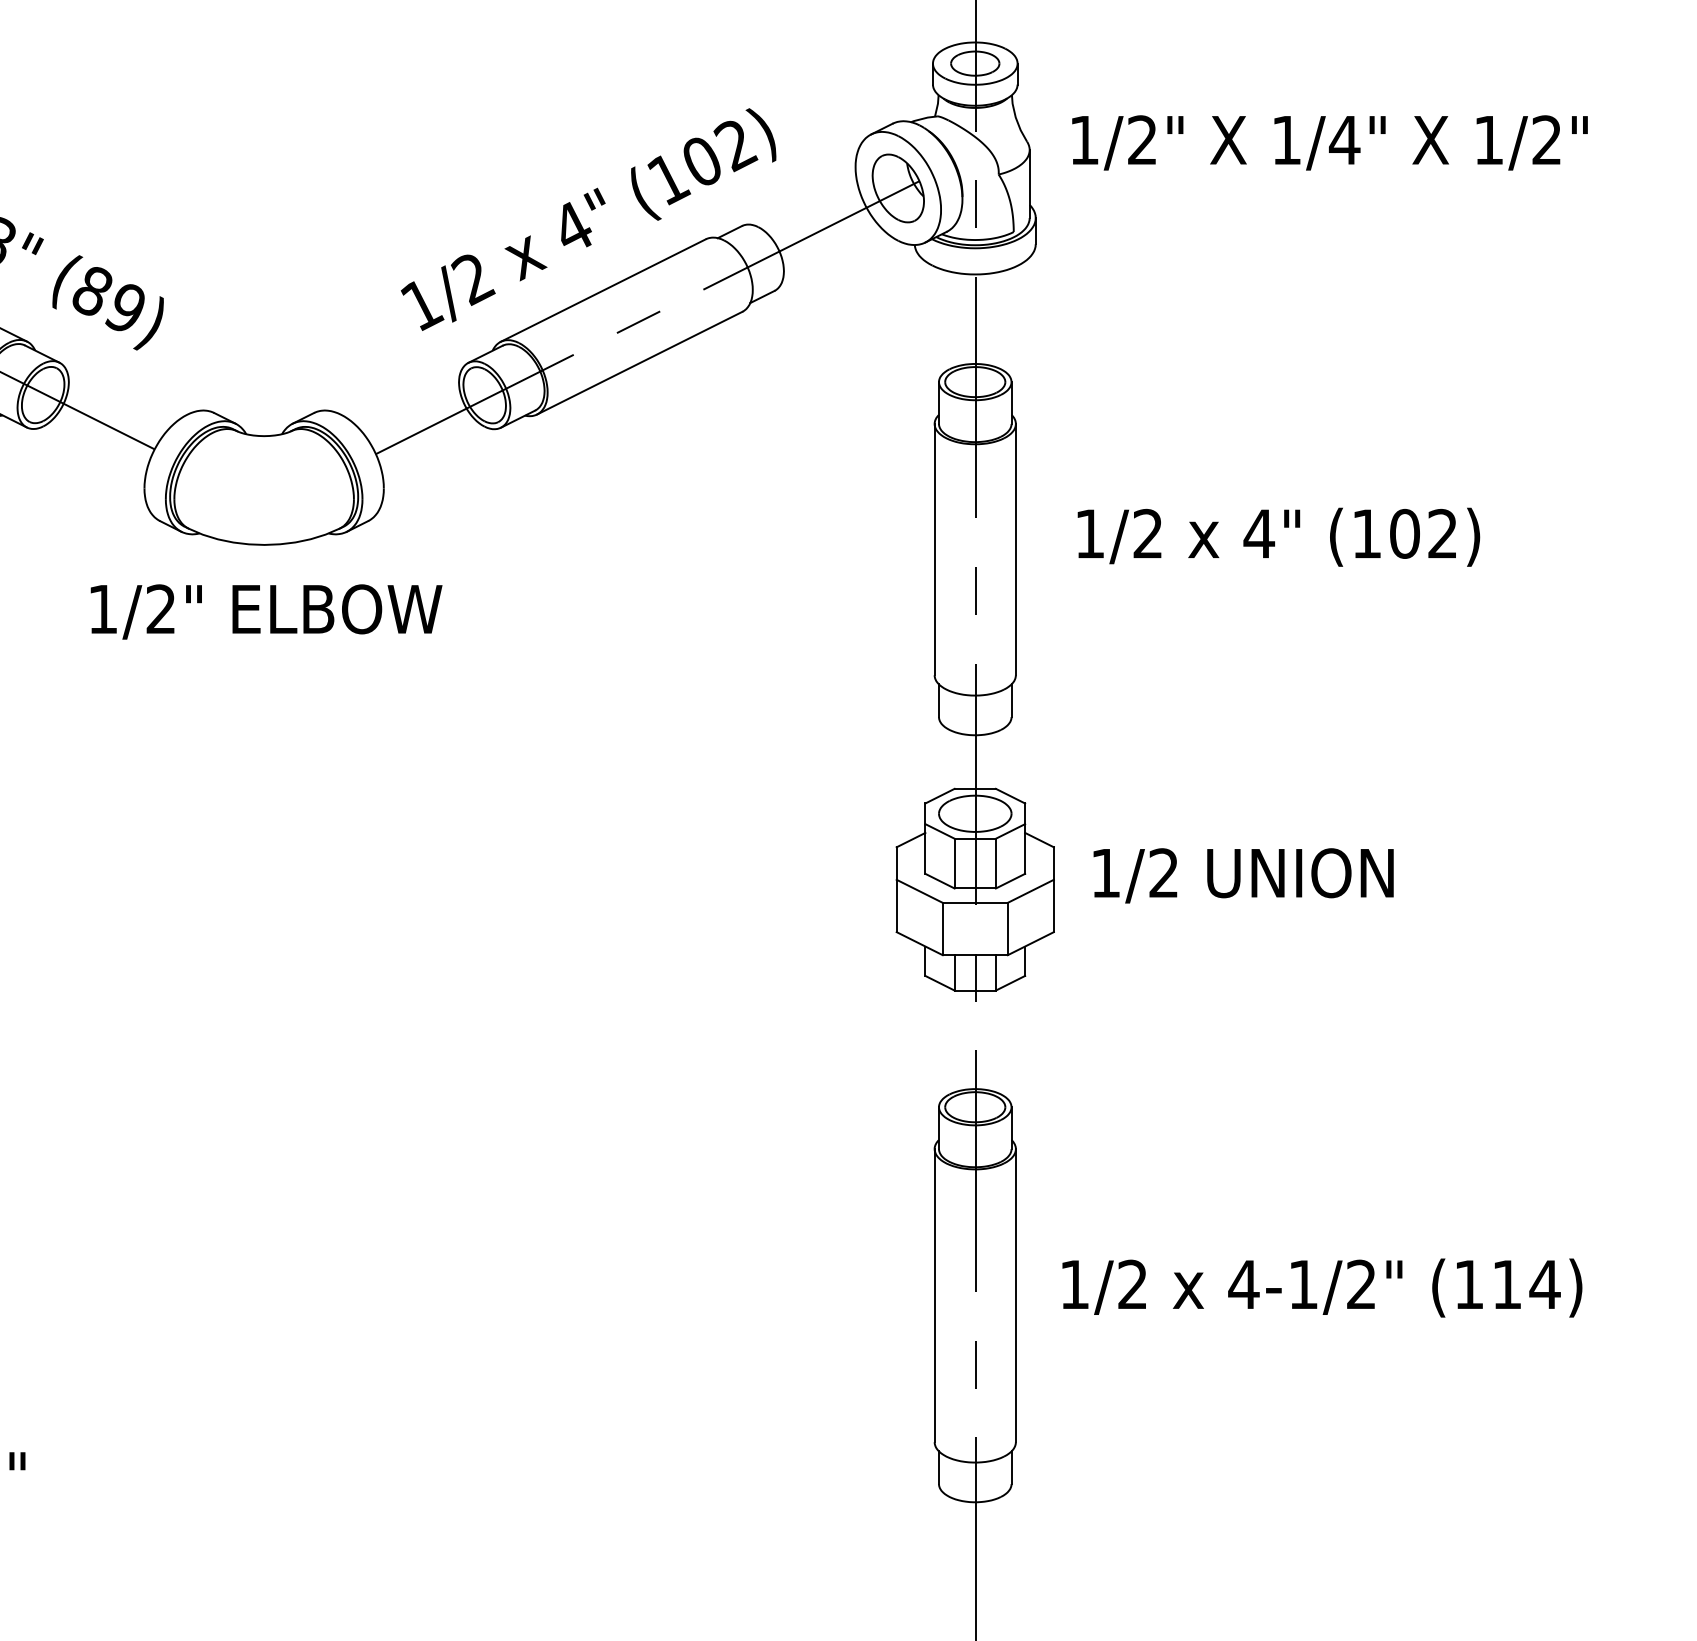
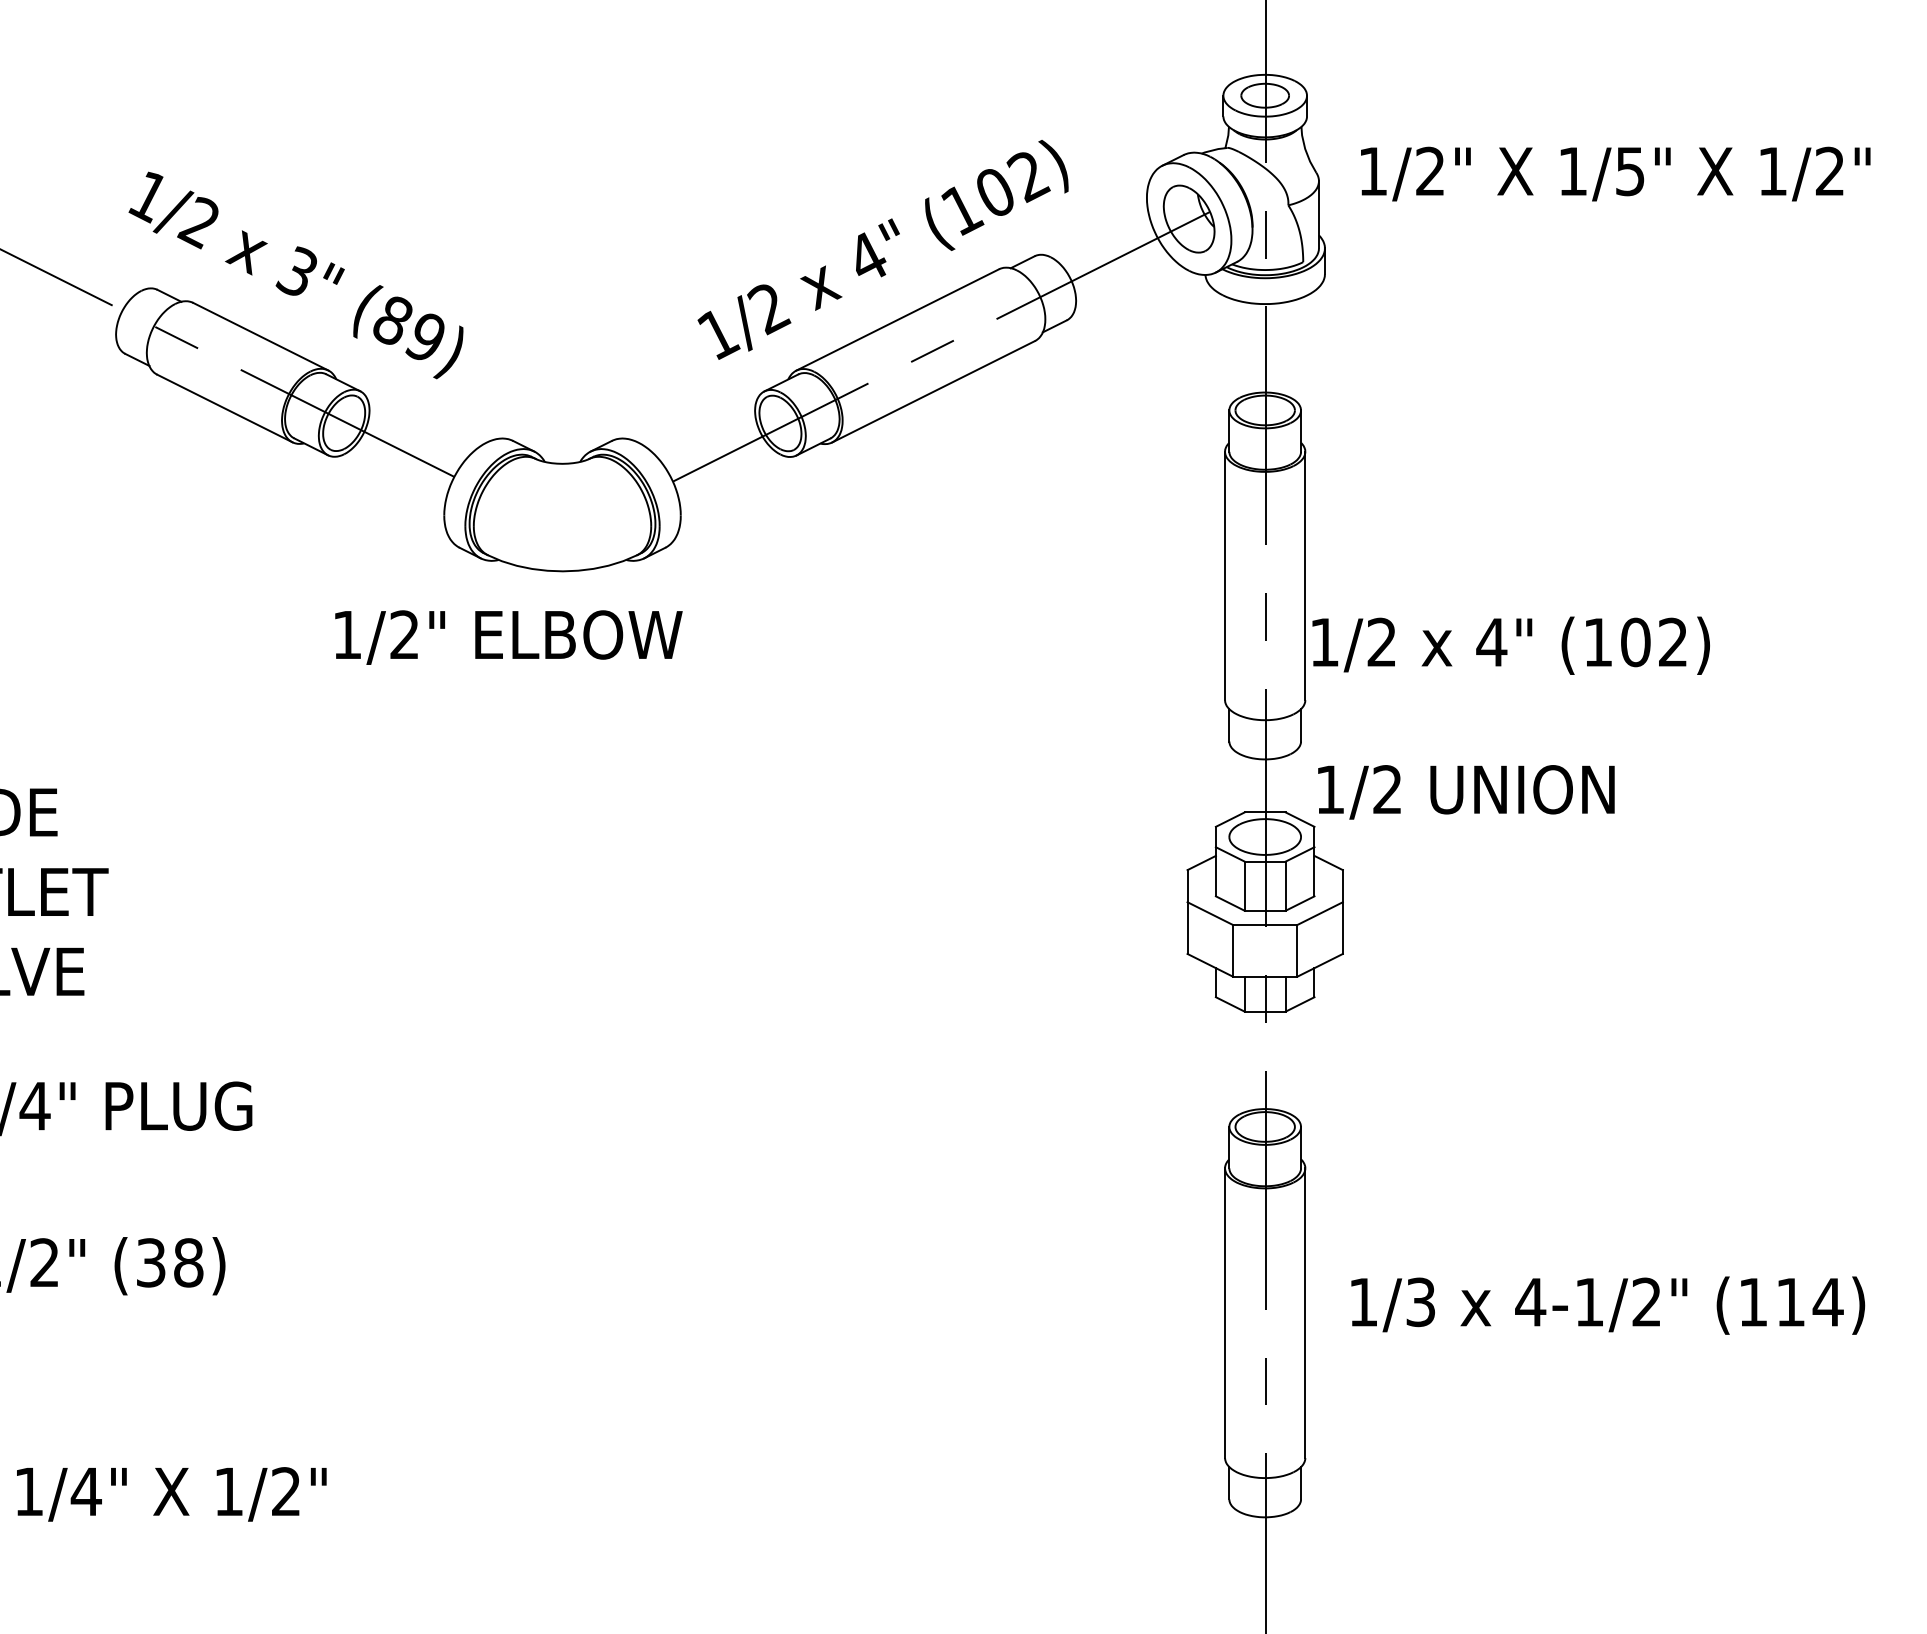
text: (1343, 140) -> (1629, 171), 1/4" -> 1/5"
text: (1278, 536) -> (1510, 645), moved
text: (266, 611) -> (508, 637), moved
text: (1243, 876) -> (1466, 792), moved
text: (1132, 1284) -> (1420, 1302), 1/2 -> 1/3

